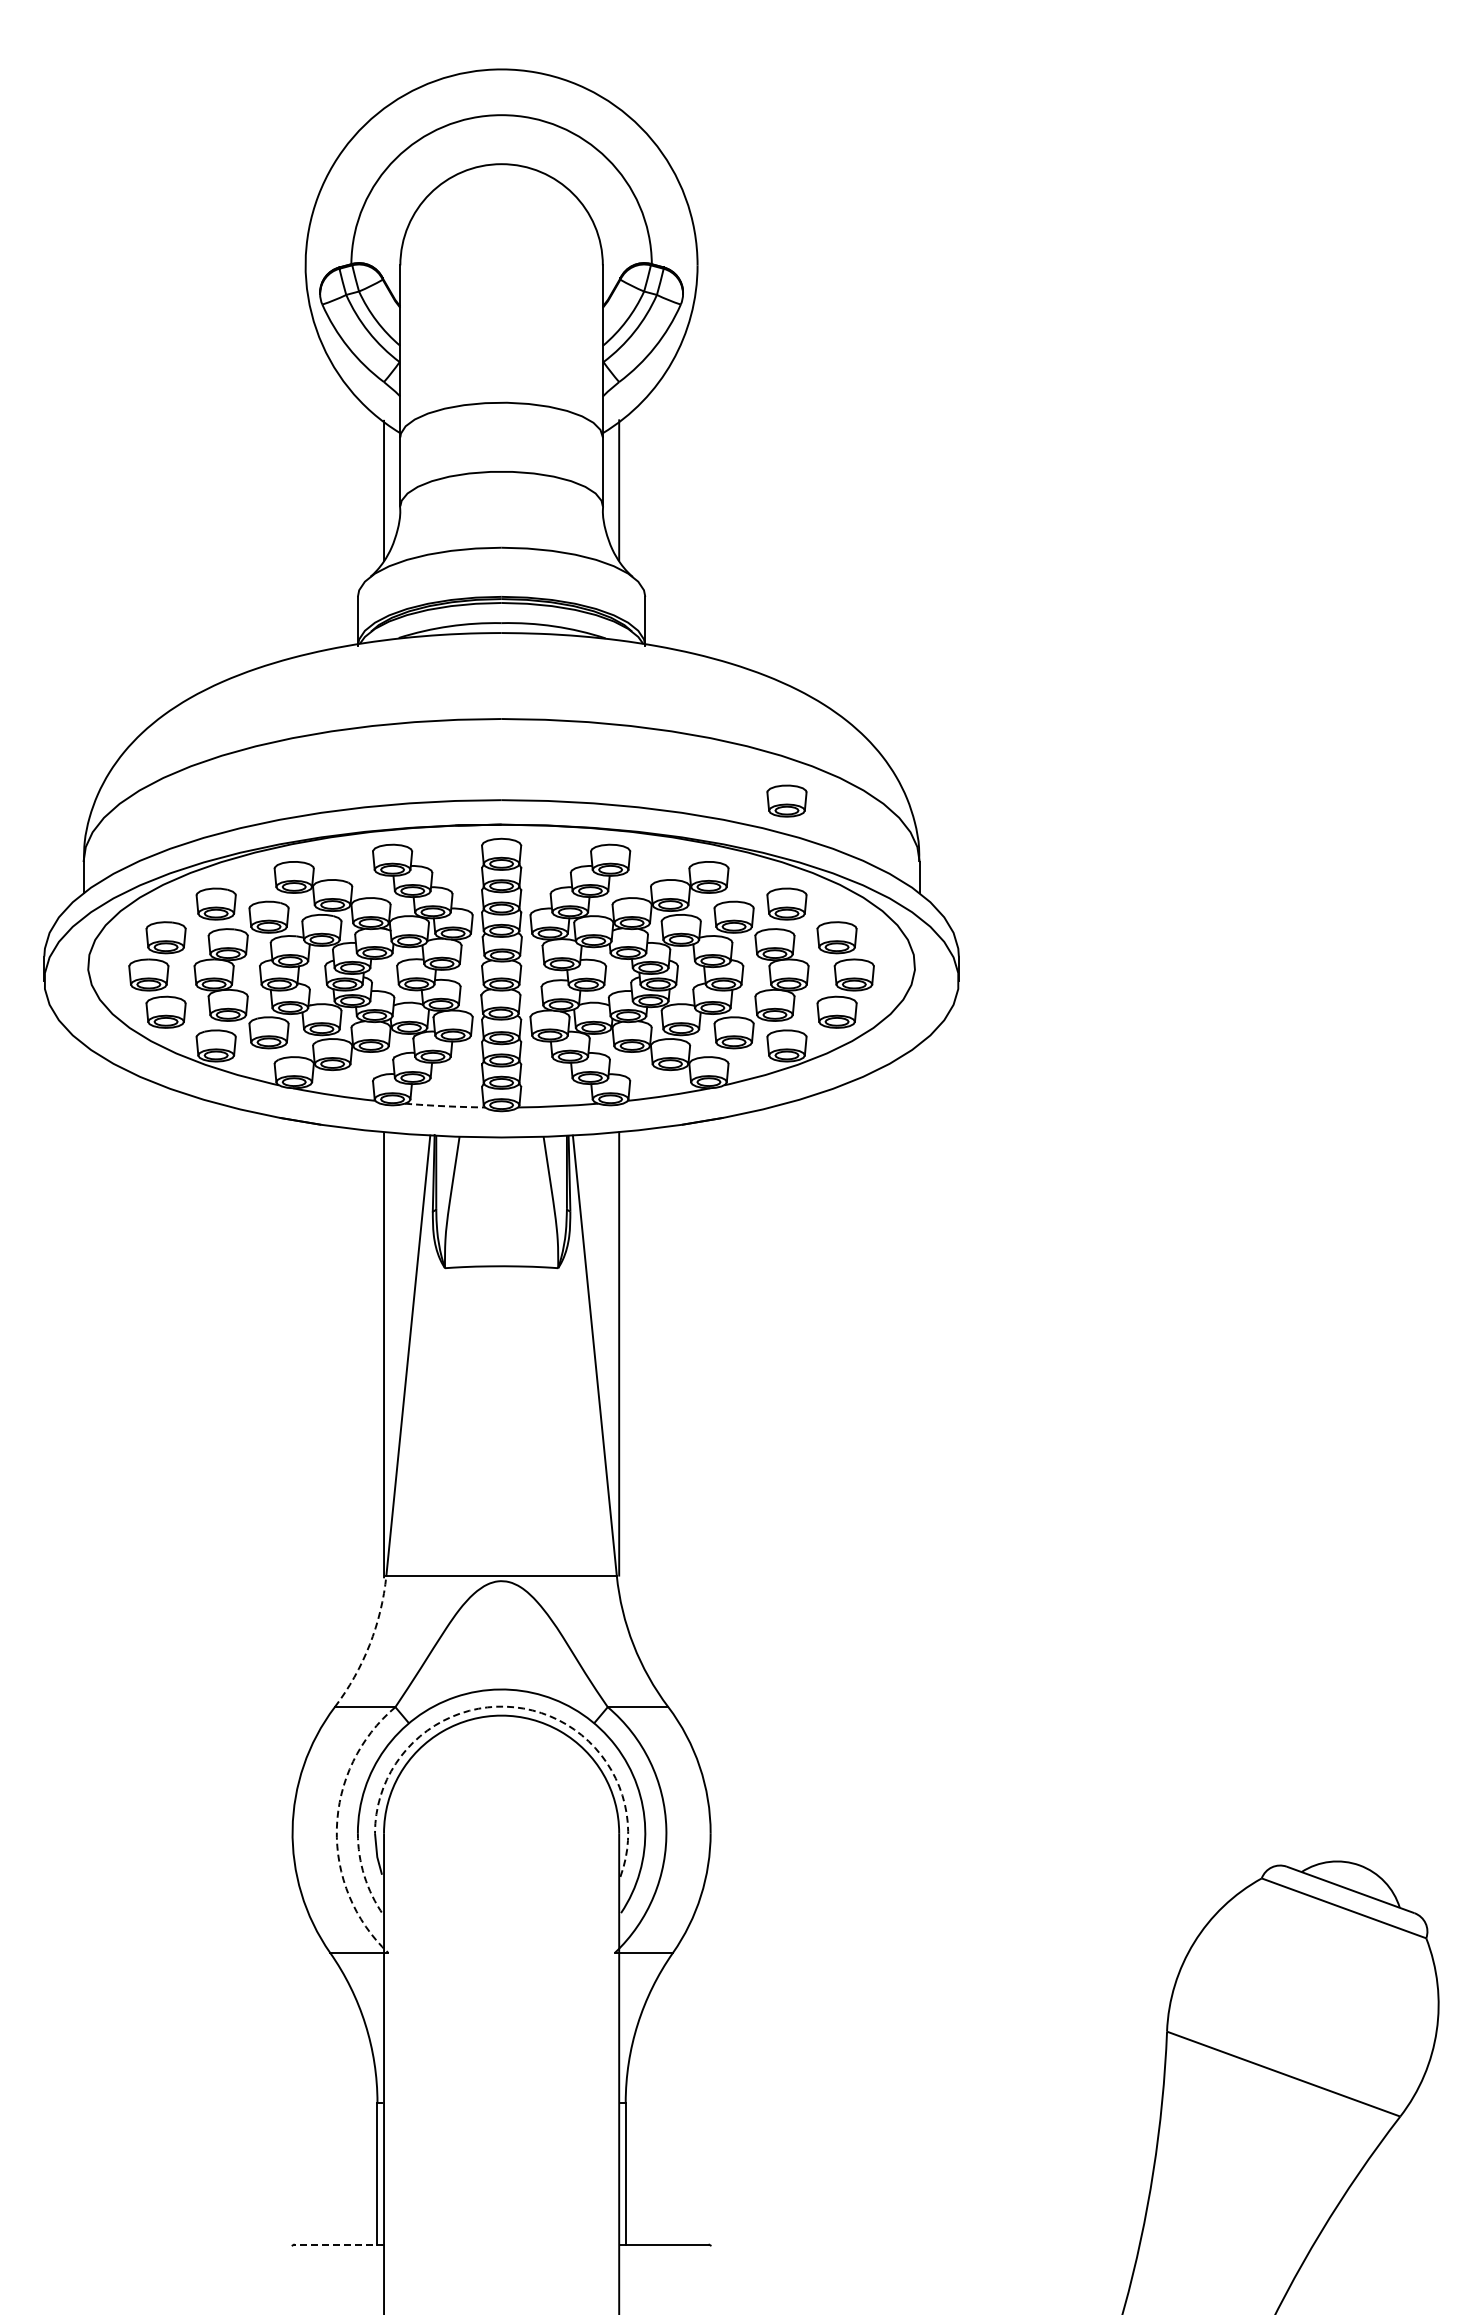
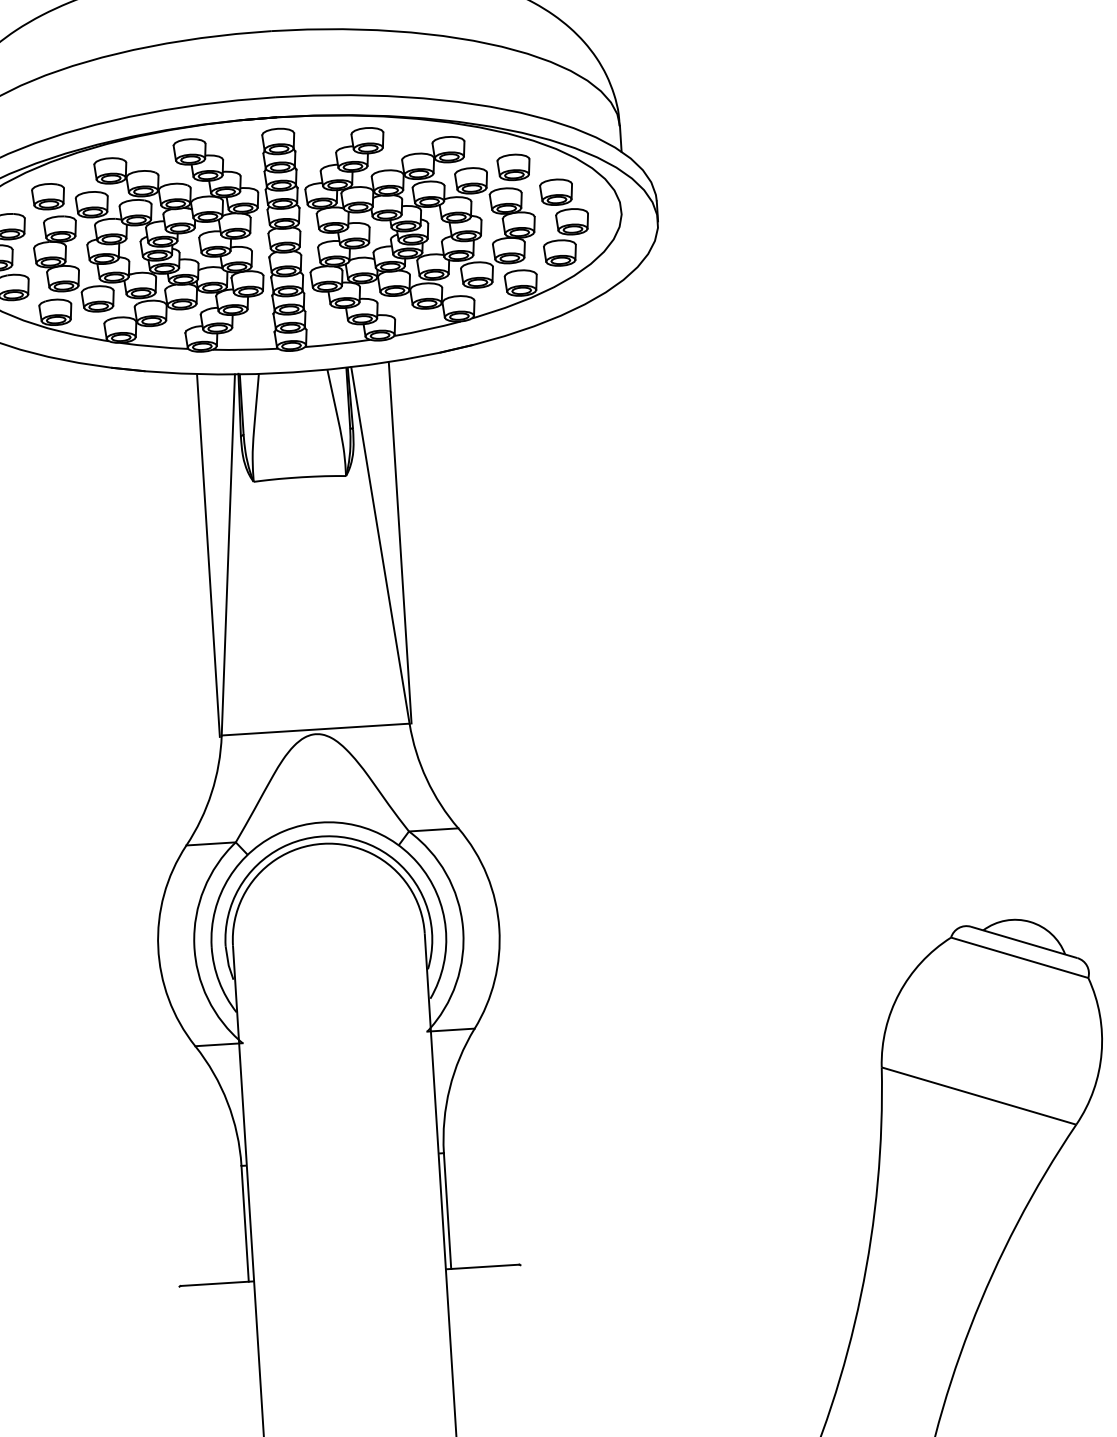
part: (786, 800) -> (508, 82), removed
arc: (445, 1106) -> (245, 349), dashed -> solid
arc: (369, 1644) -> (211, 792), dashed -> solid
arc: (523, 1708) -> (340, 836), dashed -> solid
arc: (336, 1828) -> (194, 944), dashed -> solid
arc: (364, 1876) -> (219, 982), dashed -> solid
line: (338, 2244) -> (216, 1283), dashed -> solid

